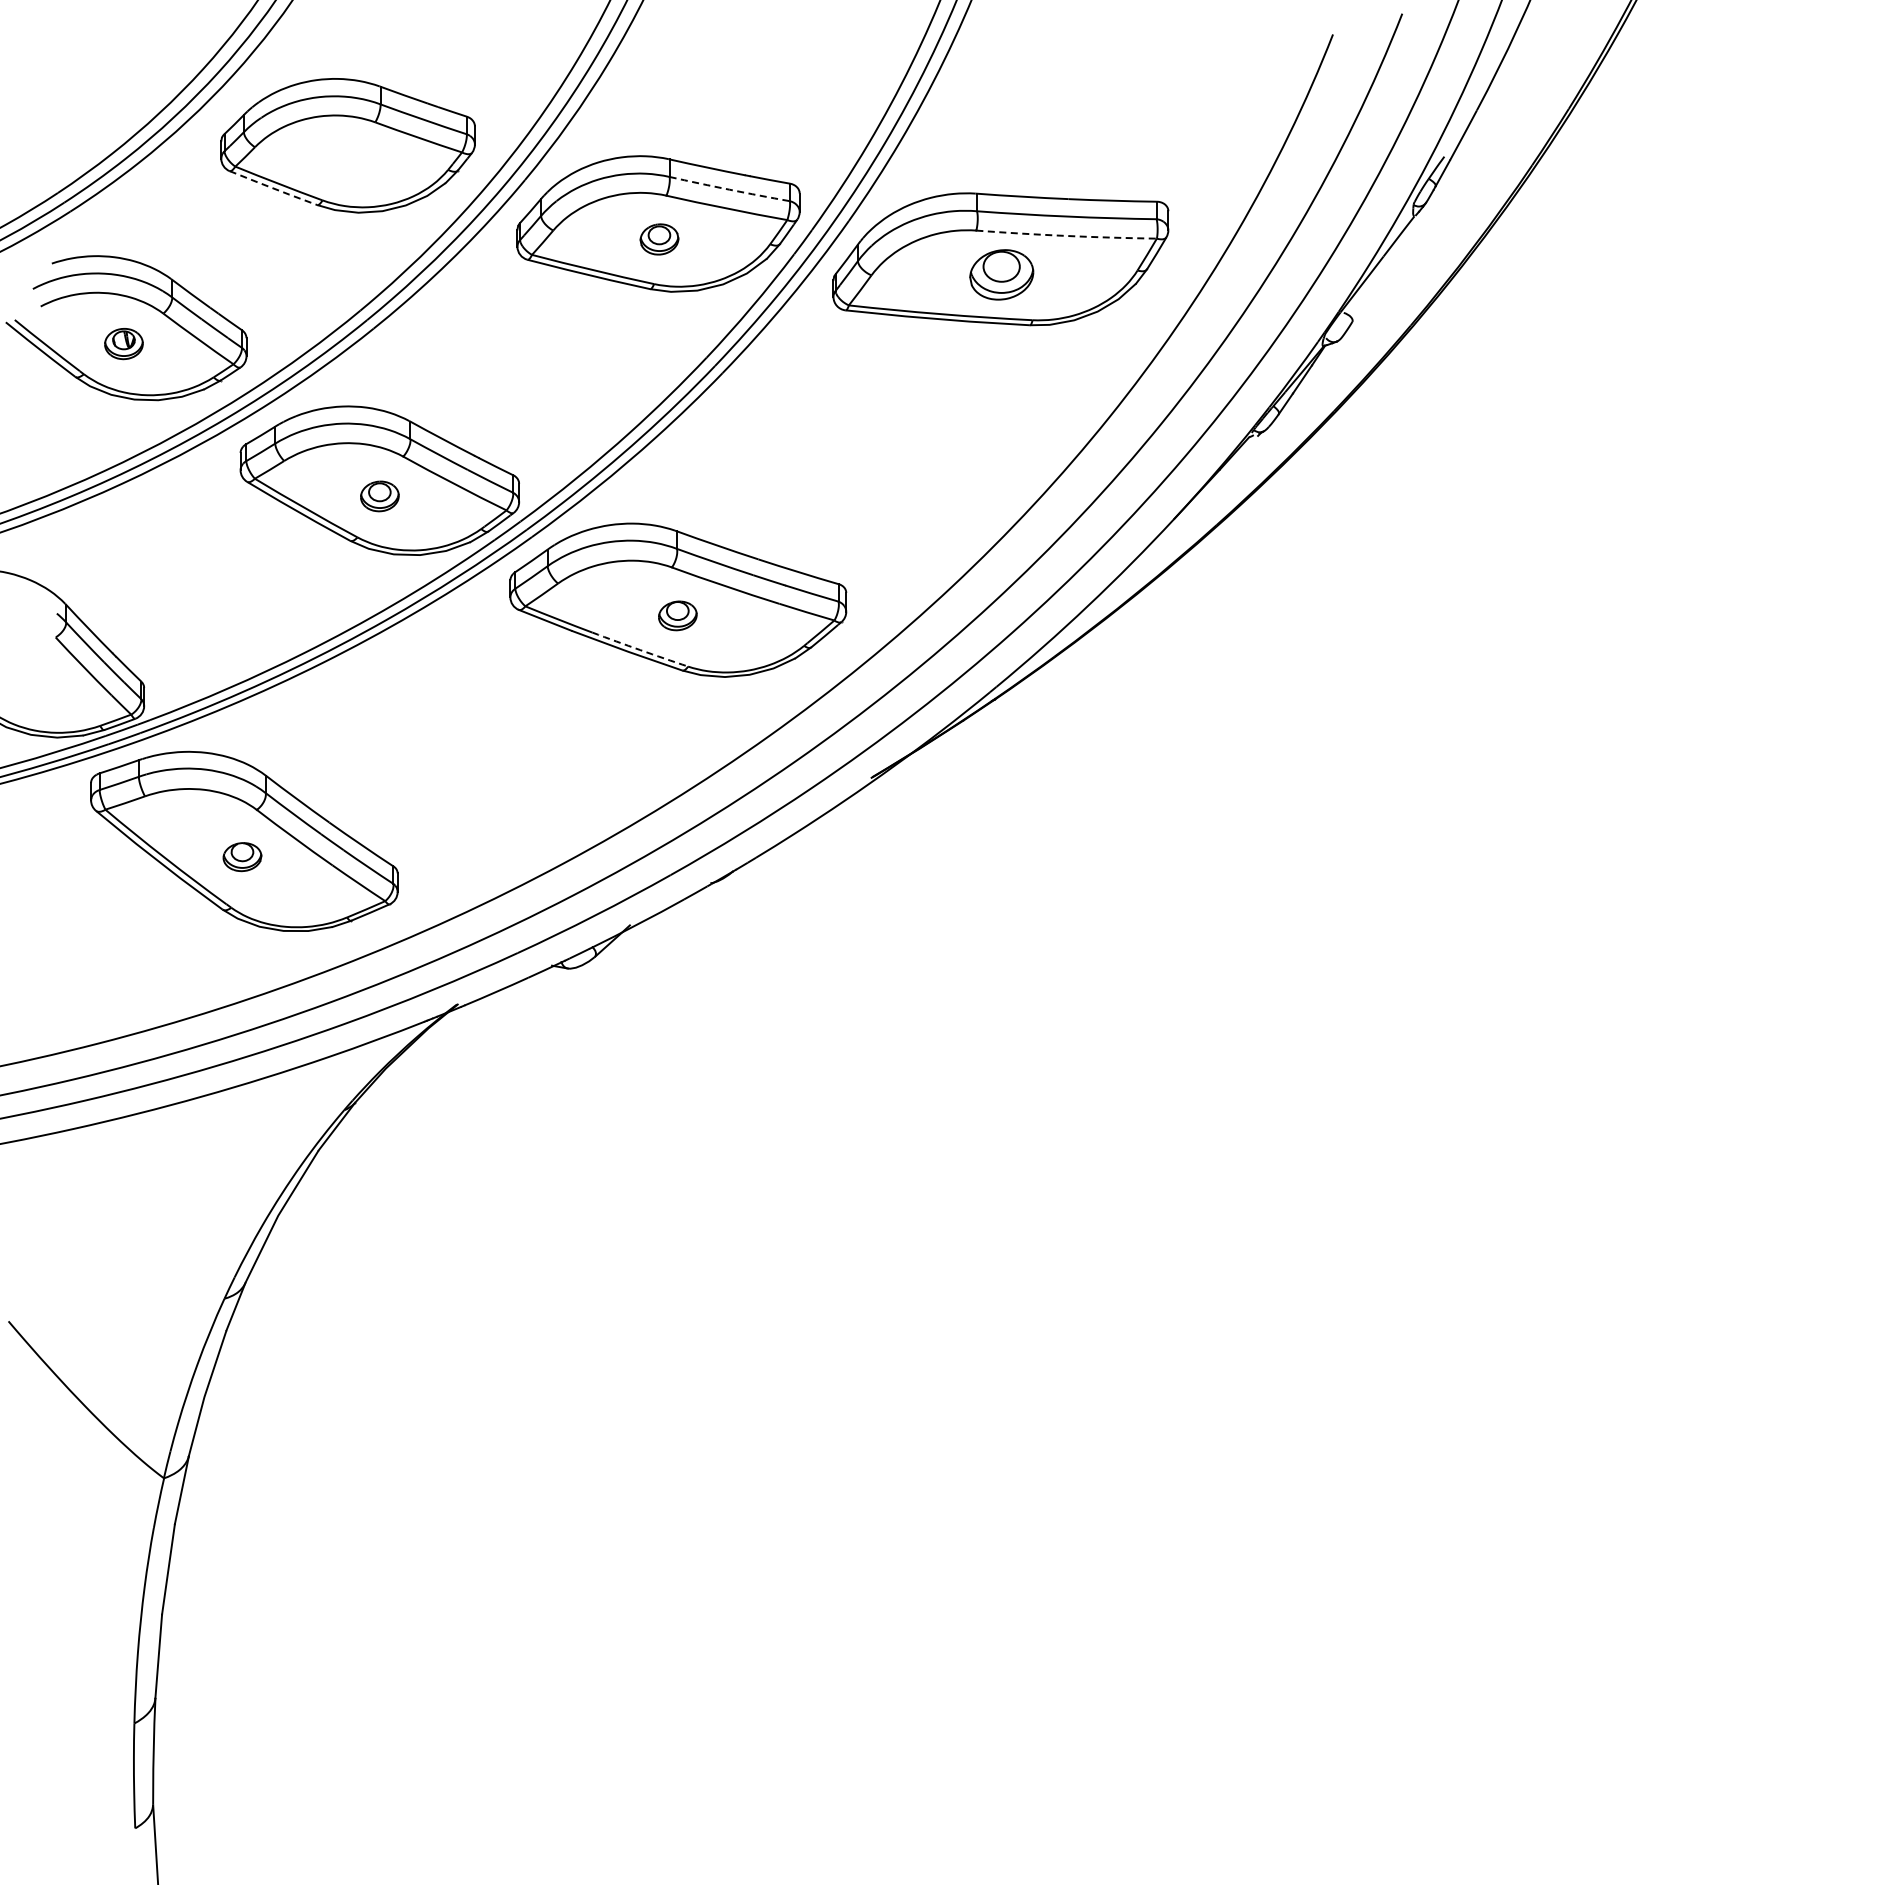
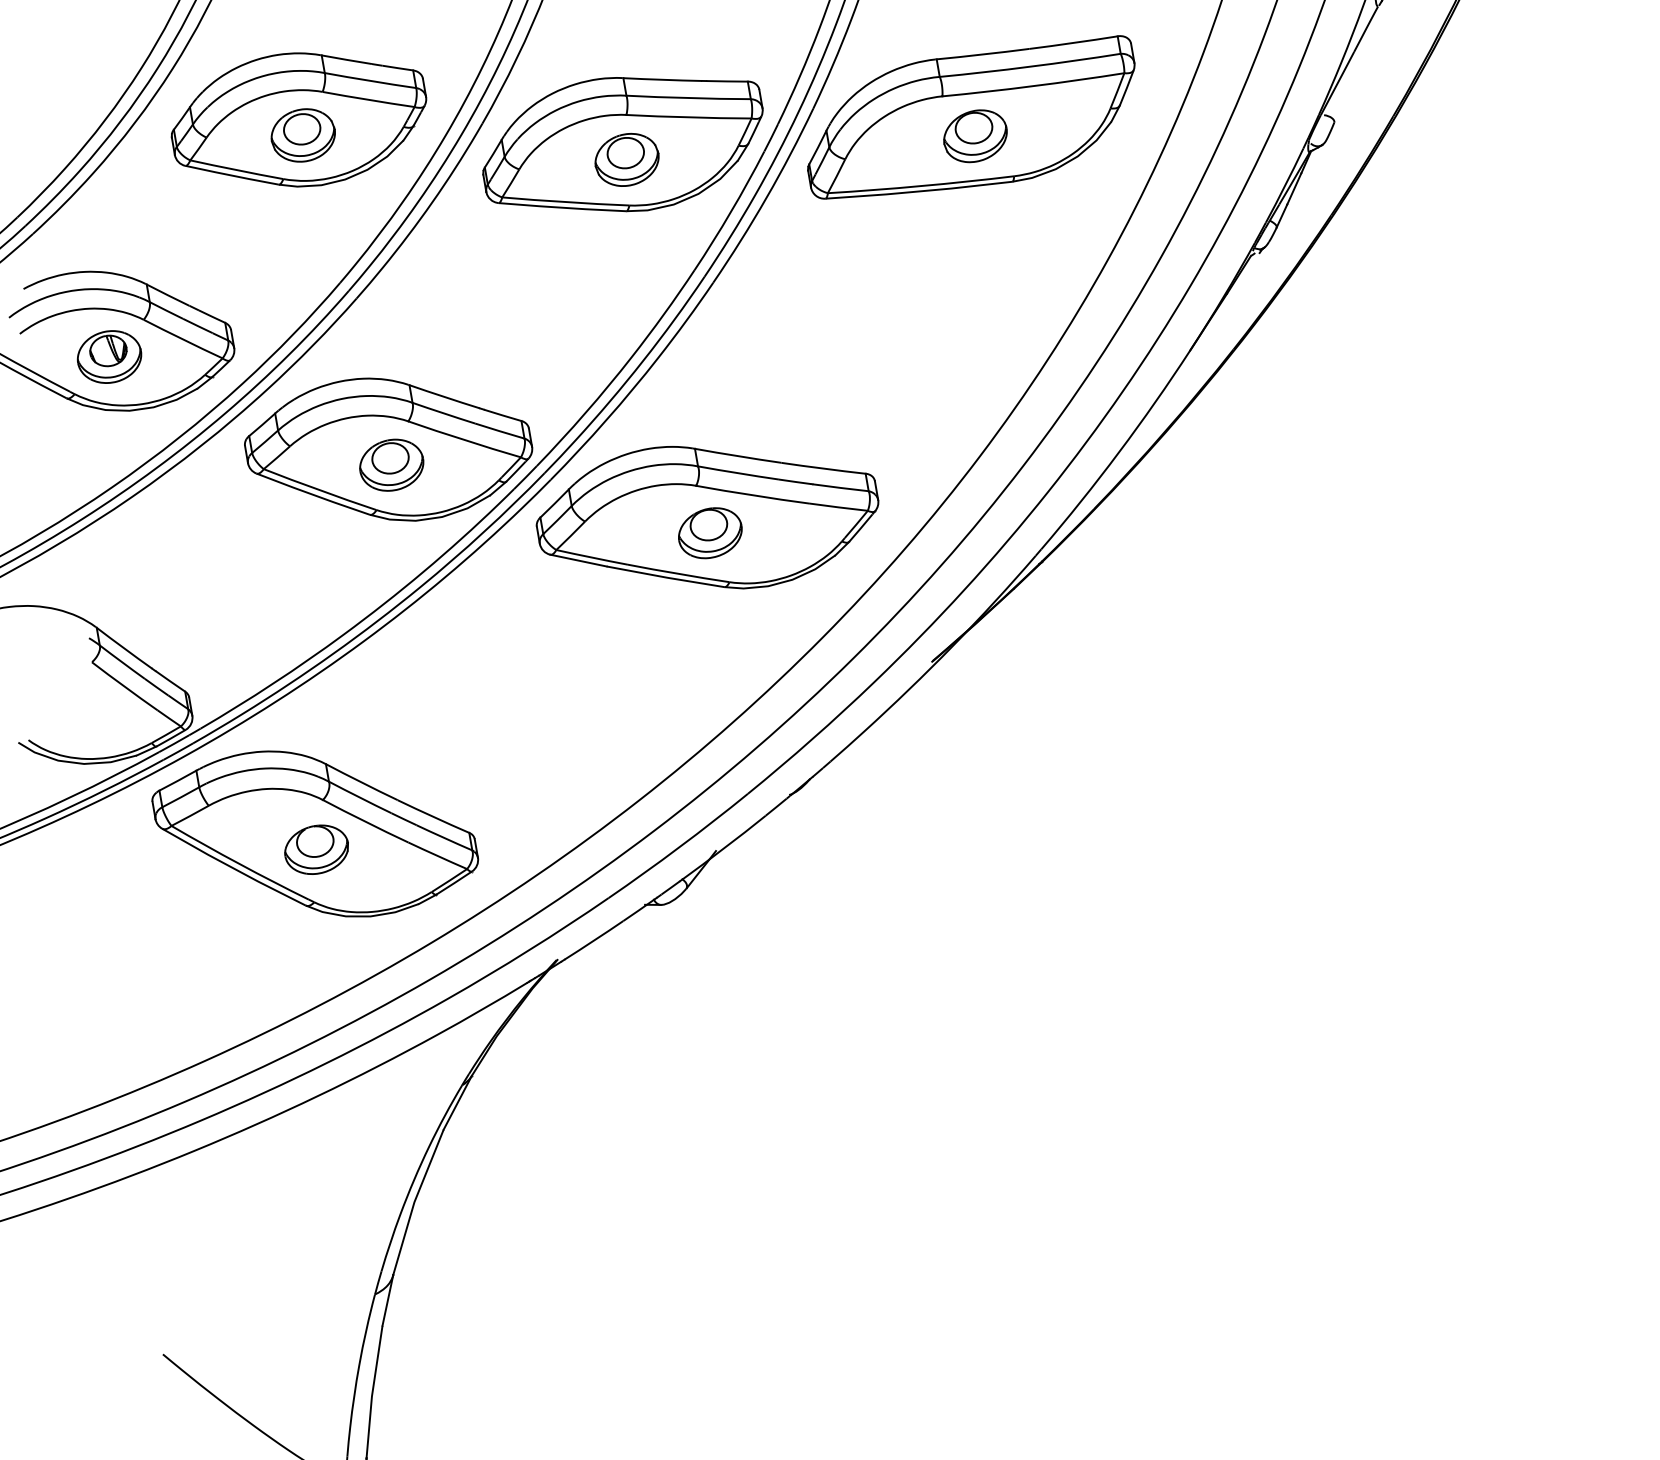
part: (348, 161) -> (302, 135), added
line: (273, 188) -> (232, 175), dashed -> solid
arc: (729, 189) -> (688, 97), dashed -> solid
arc: (1066, 235) -> (1033, 85), dashed -> solid
part: (659, 239) -> (627, 159), size x1.67
part: (123, 343) -> (109, 356), size x1.67
part: (379, 496) -> (391, 465), size x1.67
part: (677, 615) -> (710, 532), size x1.67
arc: (640, 650) -> (679, 574), dashed -> solid
part: (242, 856) -> (316, 849), size x1.67

